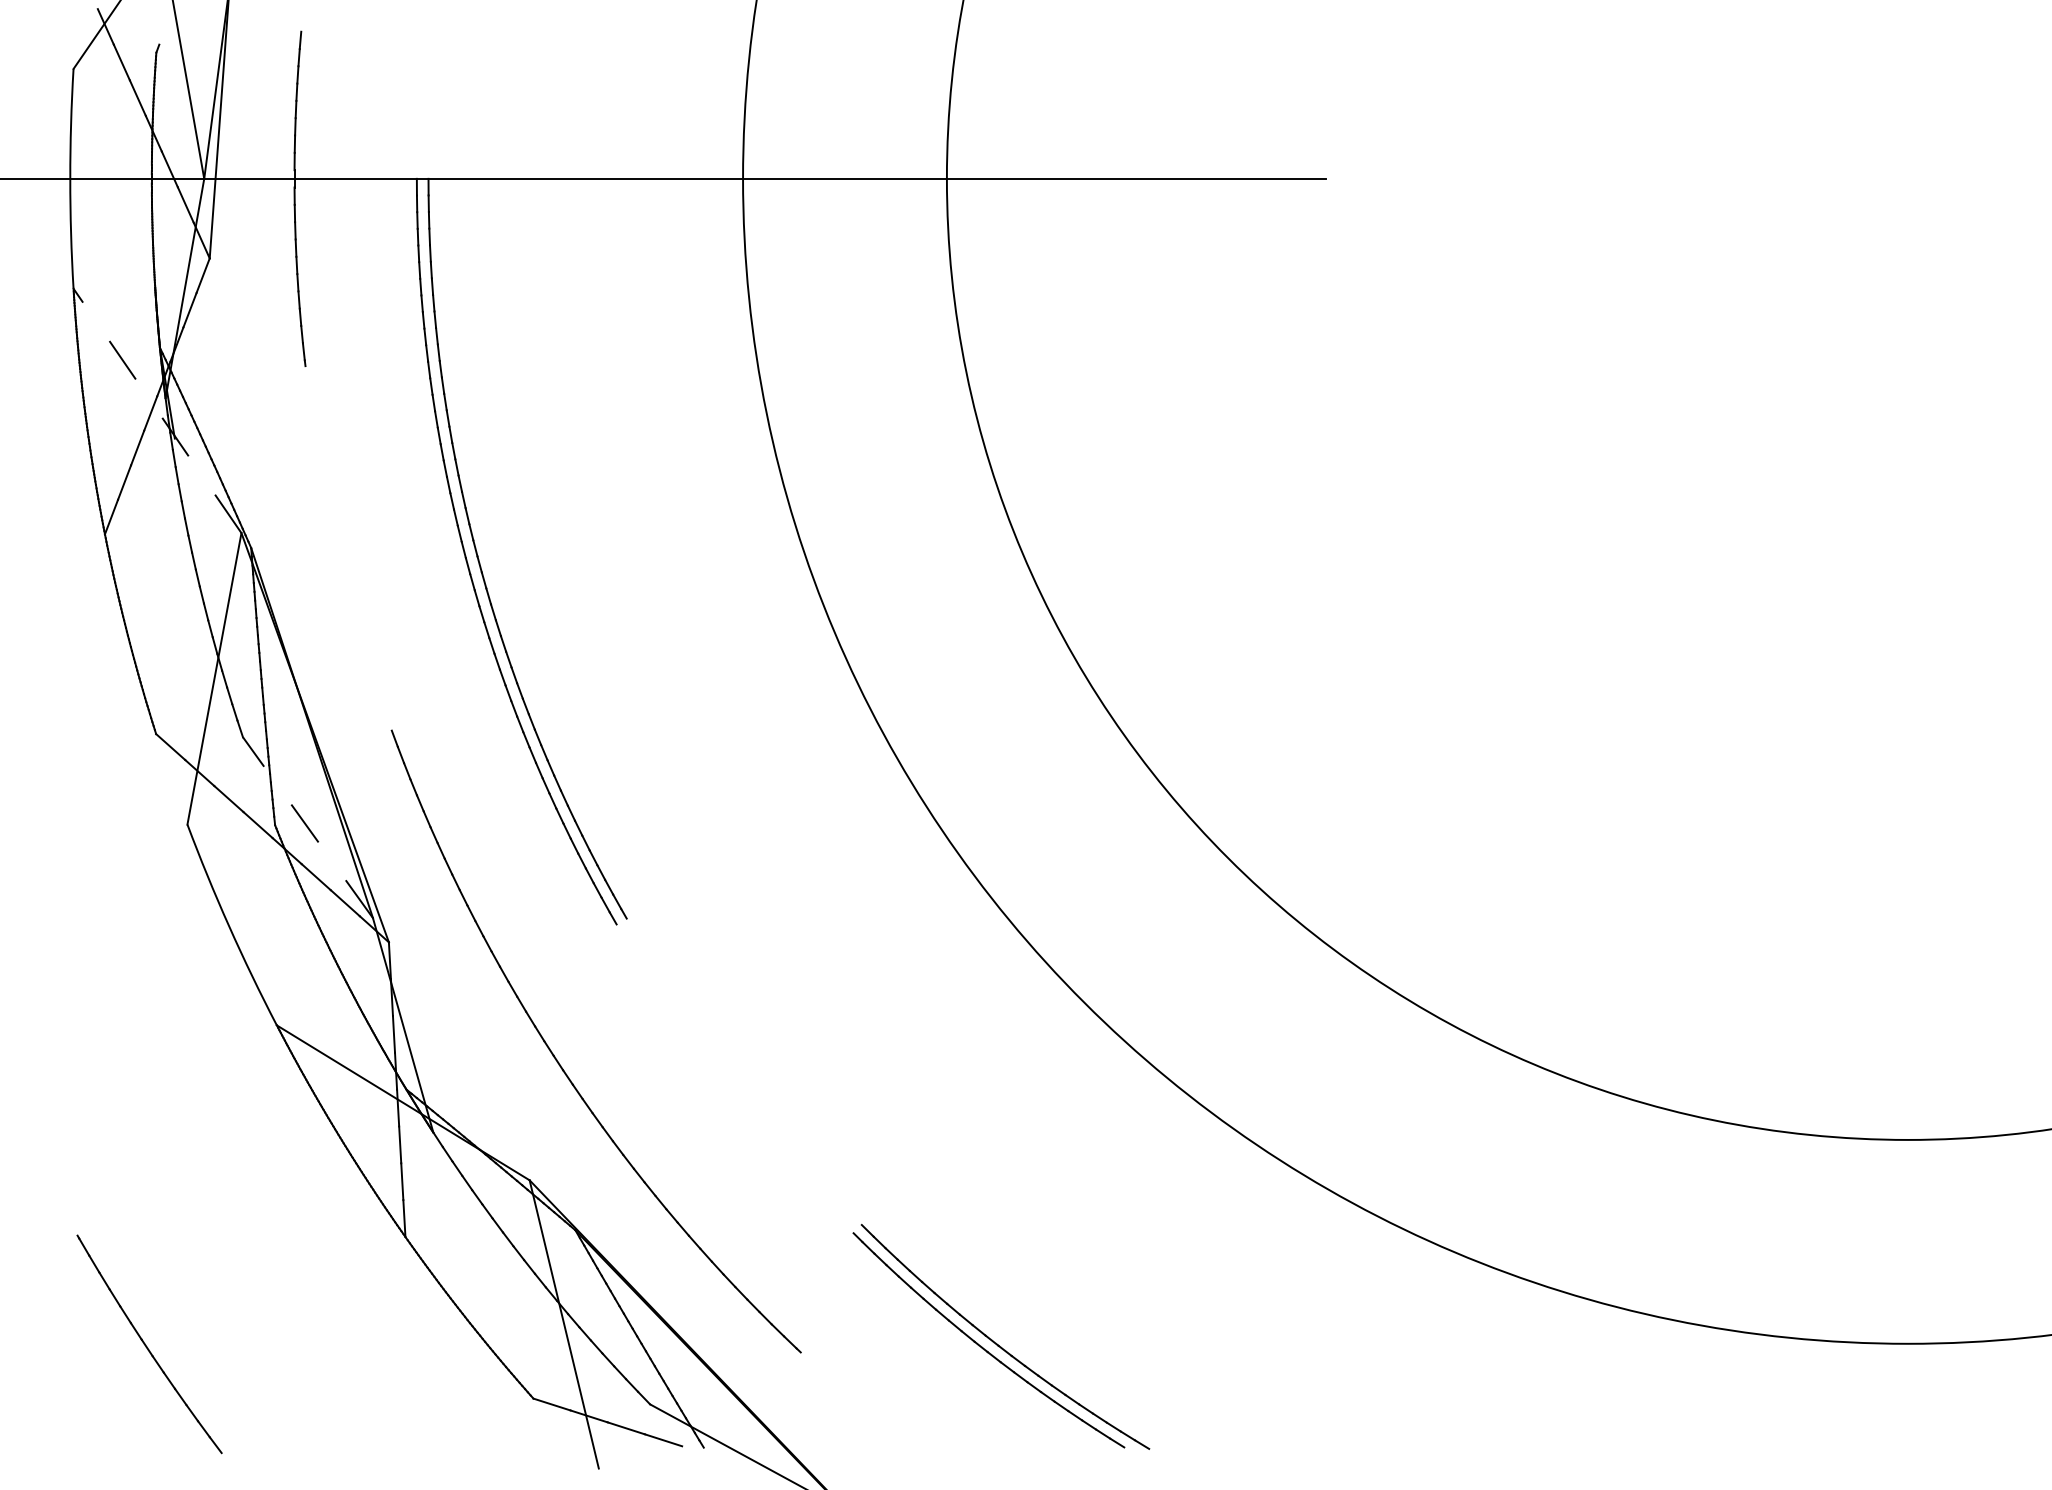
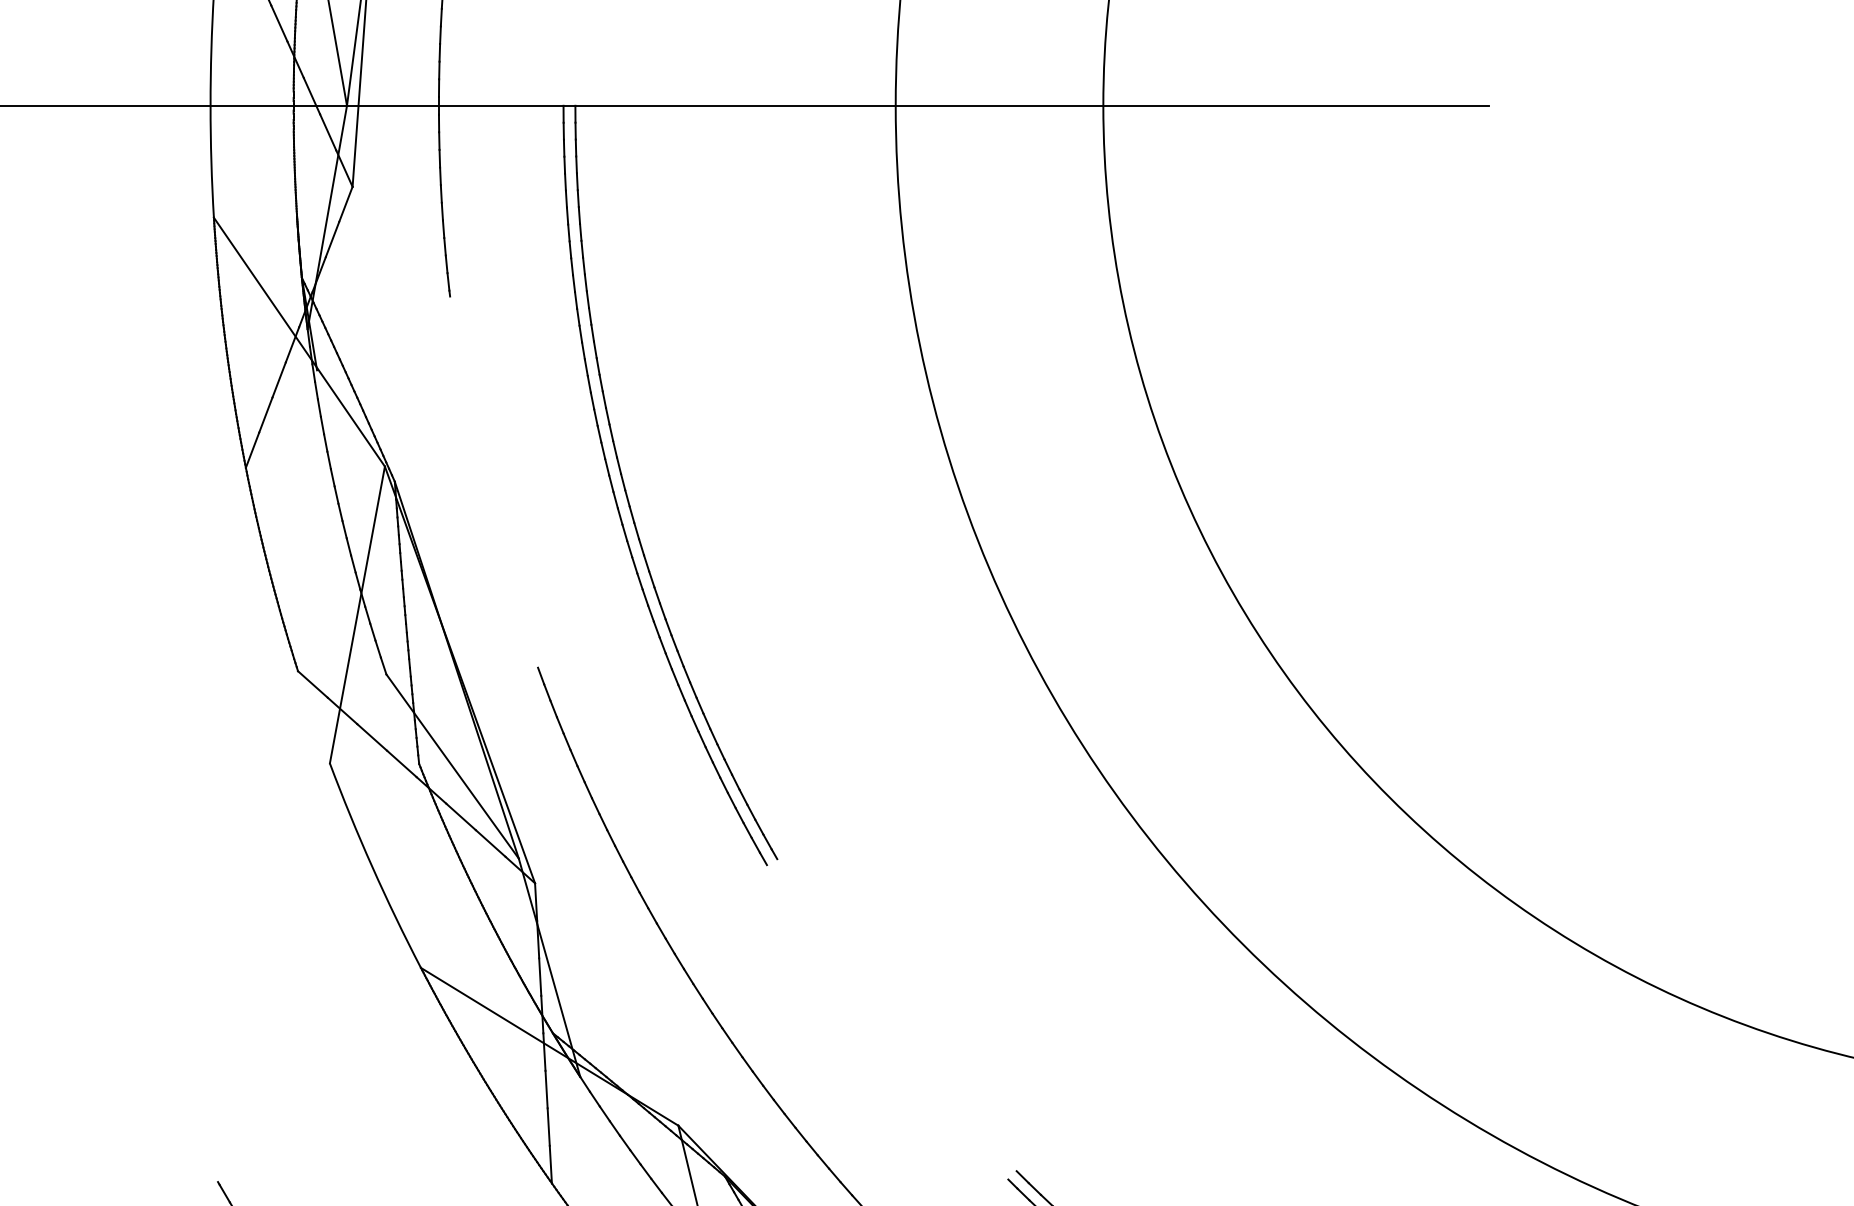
line: (157, 410) -> (299, 341), dashed -> solid
line: (307, 827) -> (452, 766), dashed -> solid

